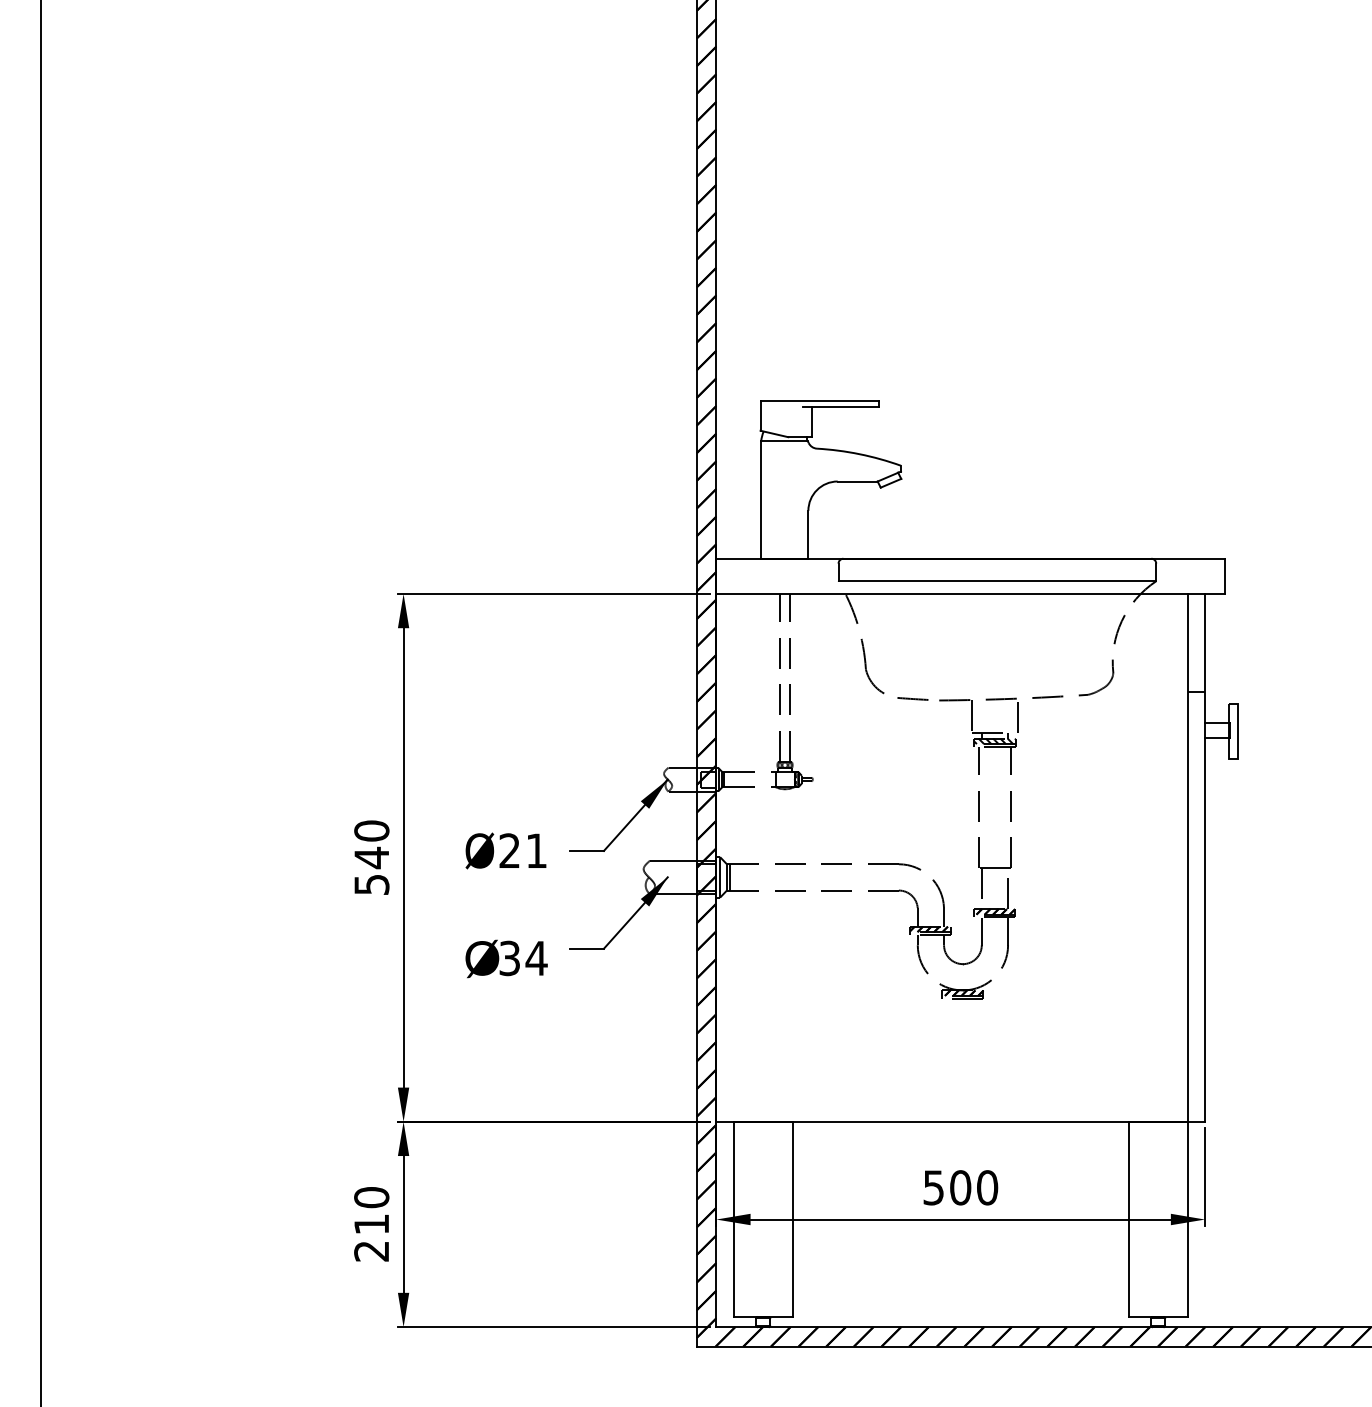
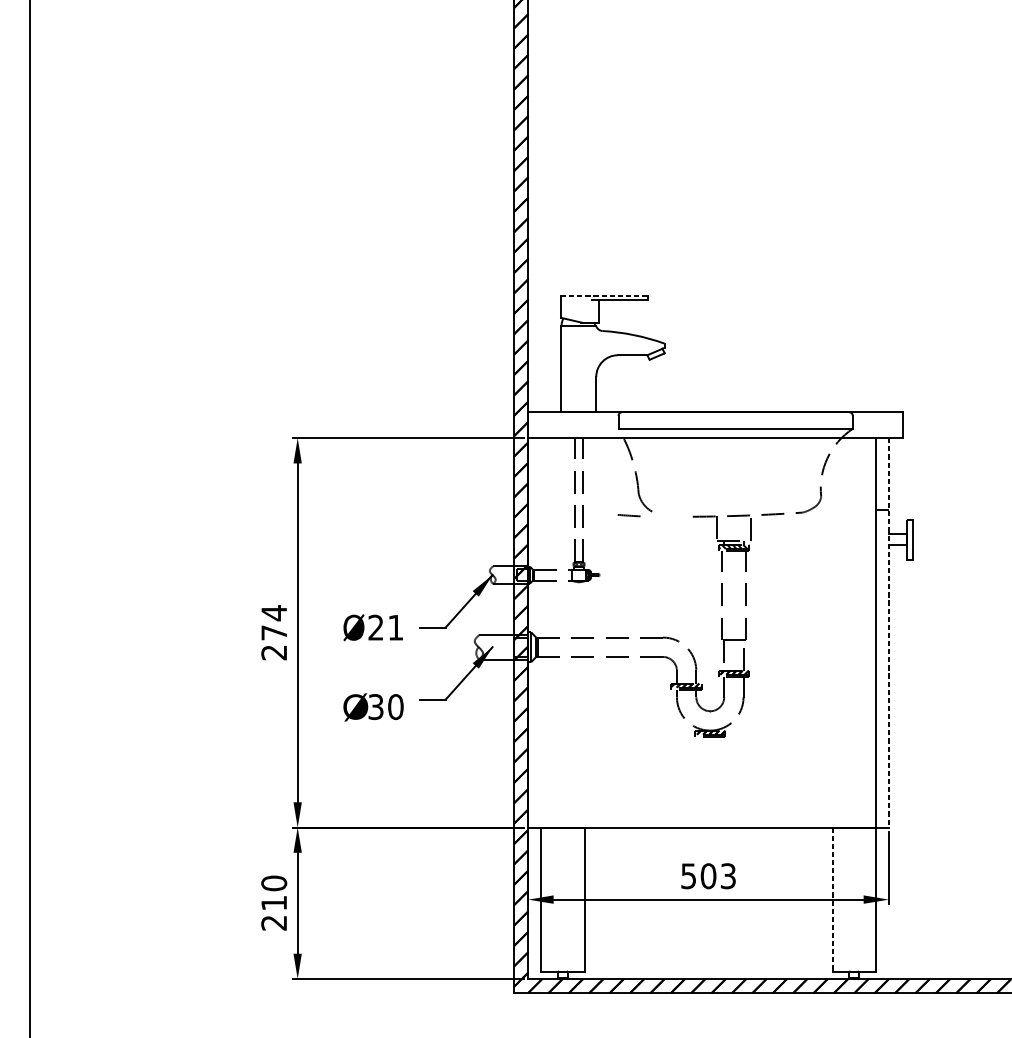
line: (820, 401) -> (605, 296), solid -> dashed
line: (912, 698) -> (628, 515), moved
text: (371, 857) -> (274, 632), 540 -> 274
line: (1205, 857) -> (889, 632), solid -> dashed
text: (536, 958) -> (395, 707), 34 -> 30
text: (987, 1187) -> (728, 875), 500 -> 503
line: (1128, 1219) -> (832, 899), solid -> dashed

